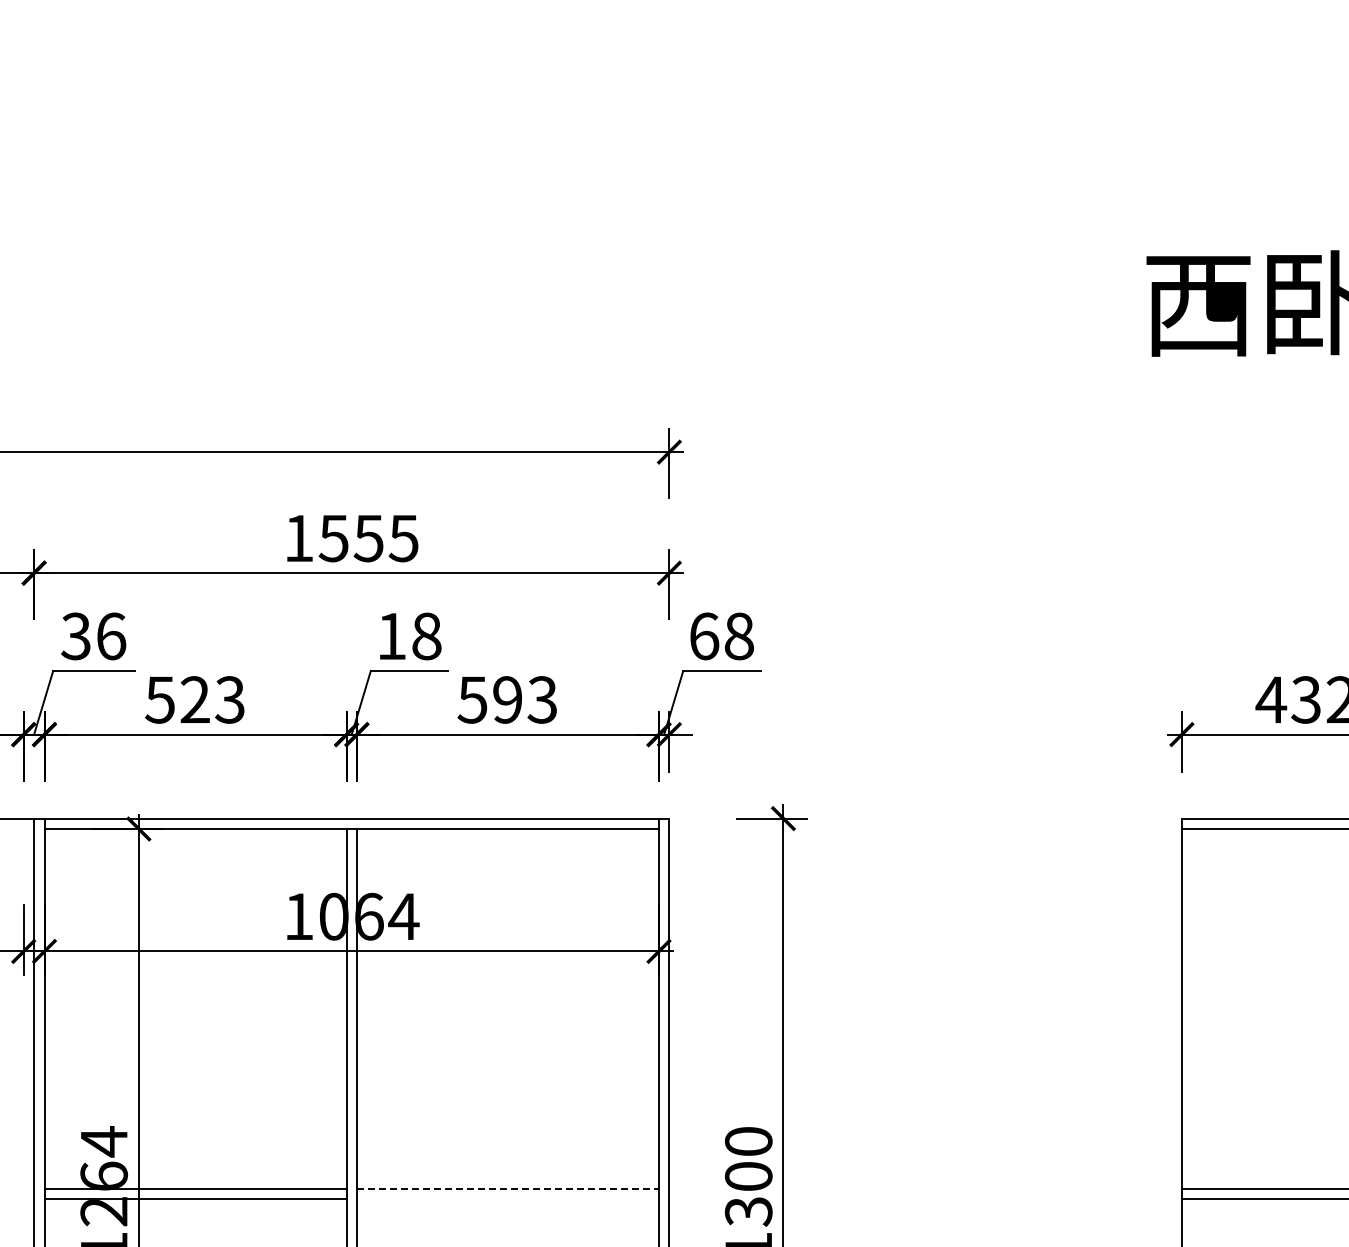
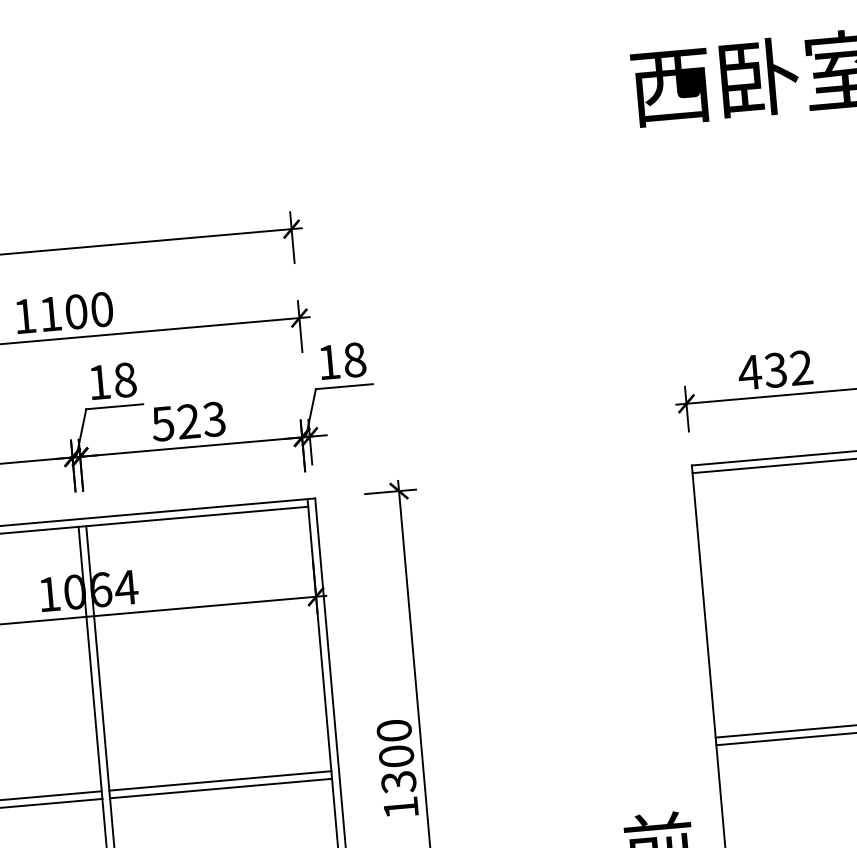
text: (368, 538) -> (76, 311), 1555 -> 1100
text: (704, 636) -> (329, 362), 68 -> 18
text: (507, 699) -> (188, 421), 593 -> 523
line: (508, 1188) -> (220, 780), dashed -> solid
line: (507, 1199) -> (220, 788), added

